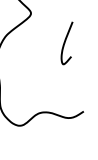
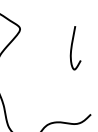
curve: (65, 43) -> (72, 48), moved

